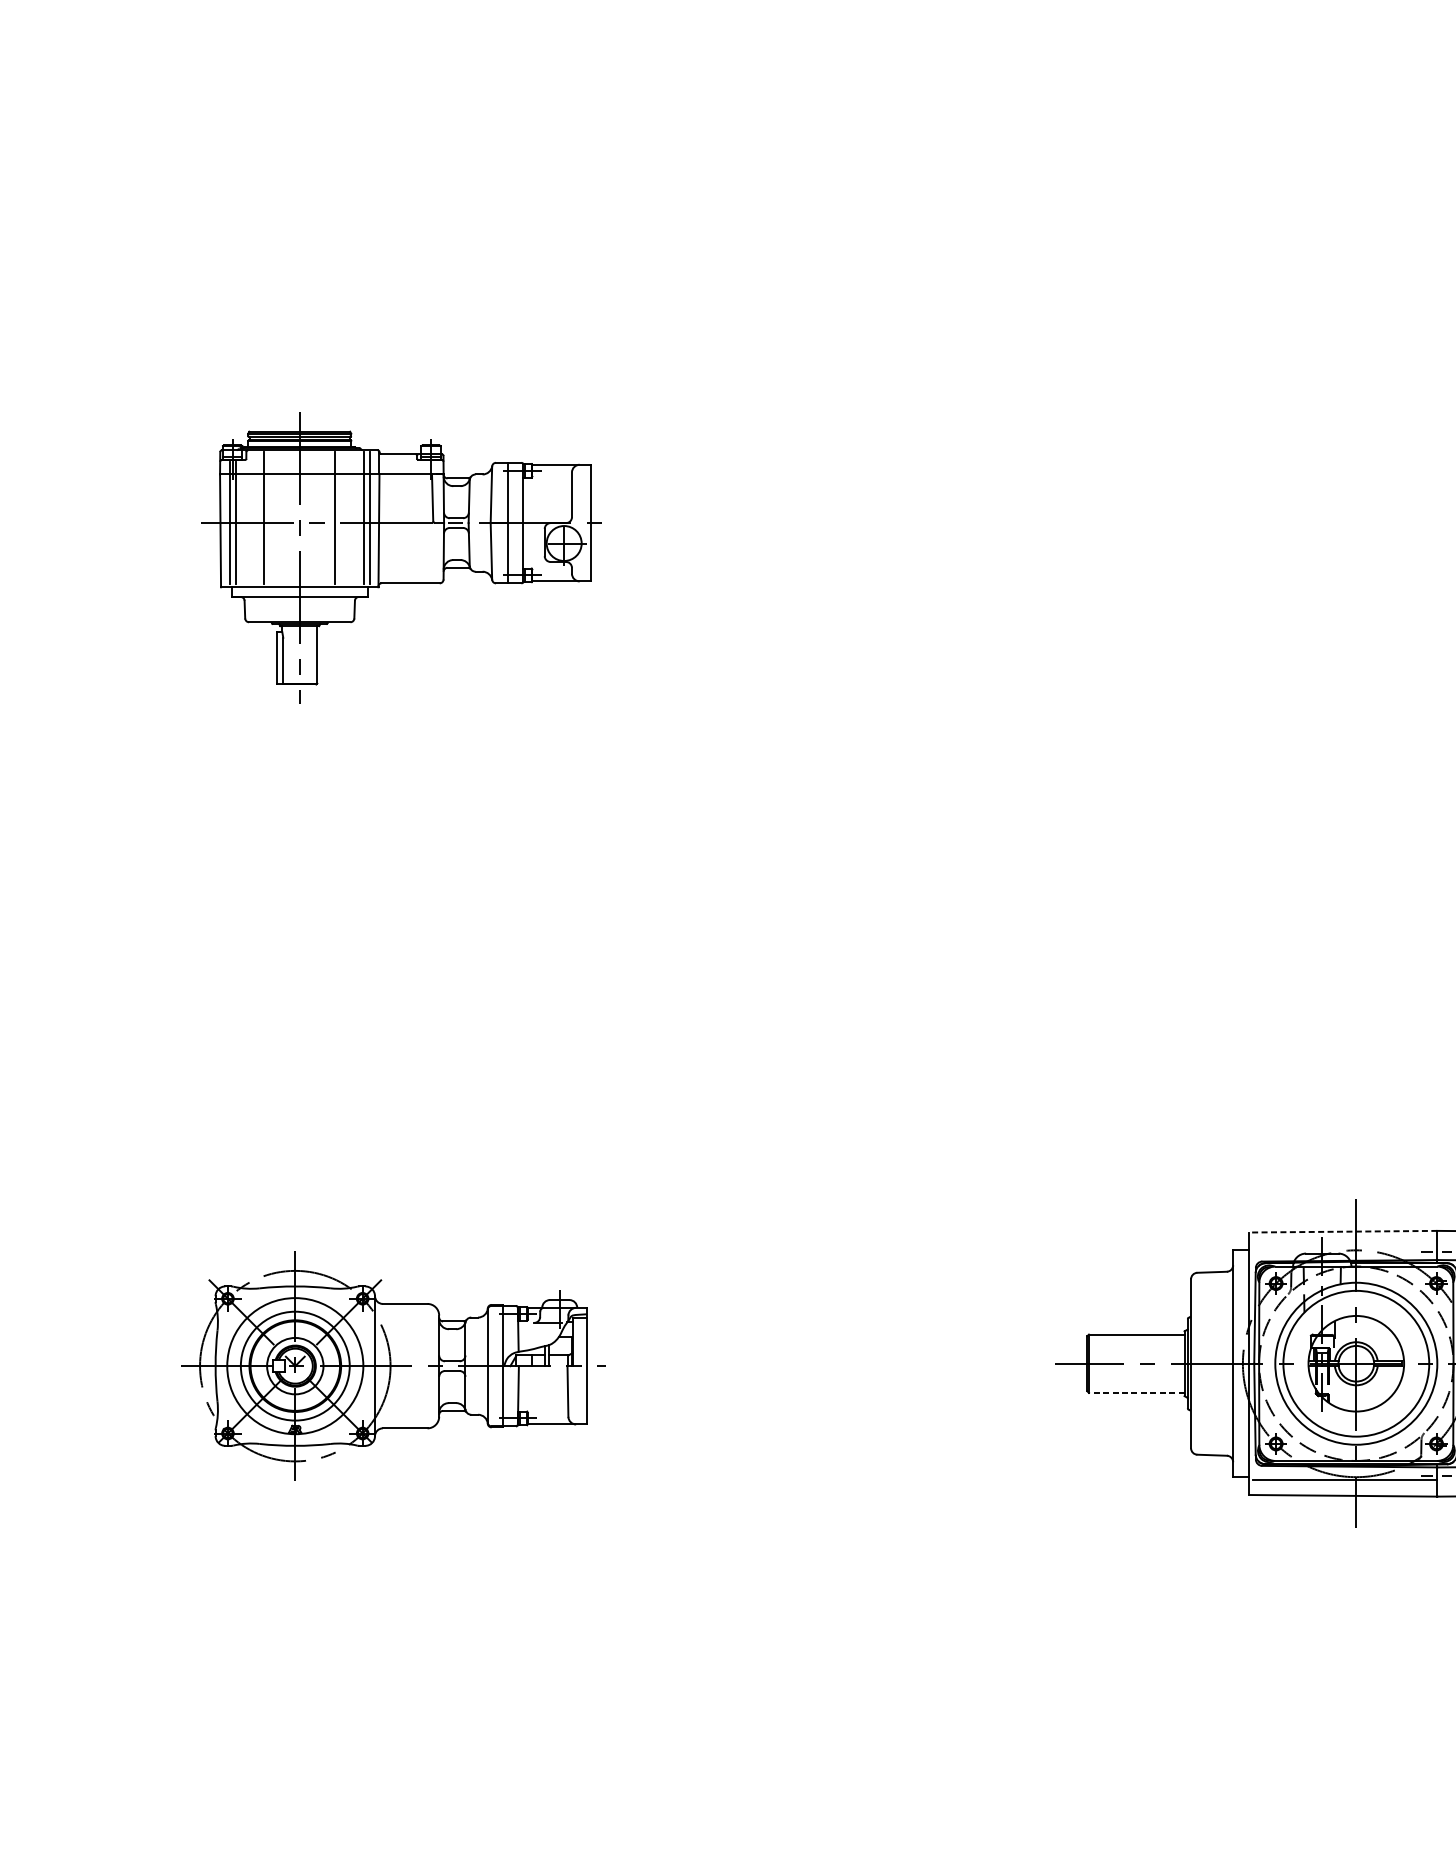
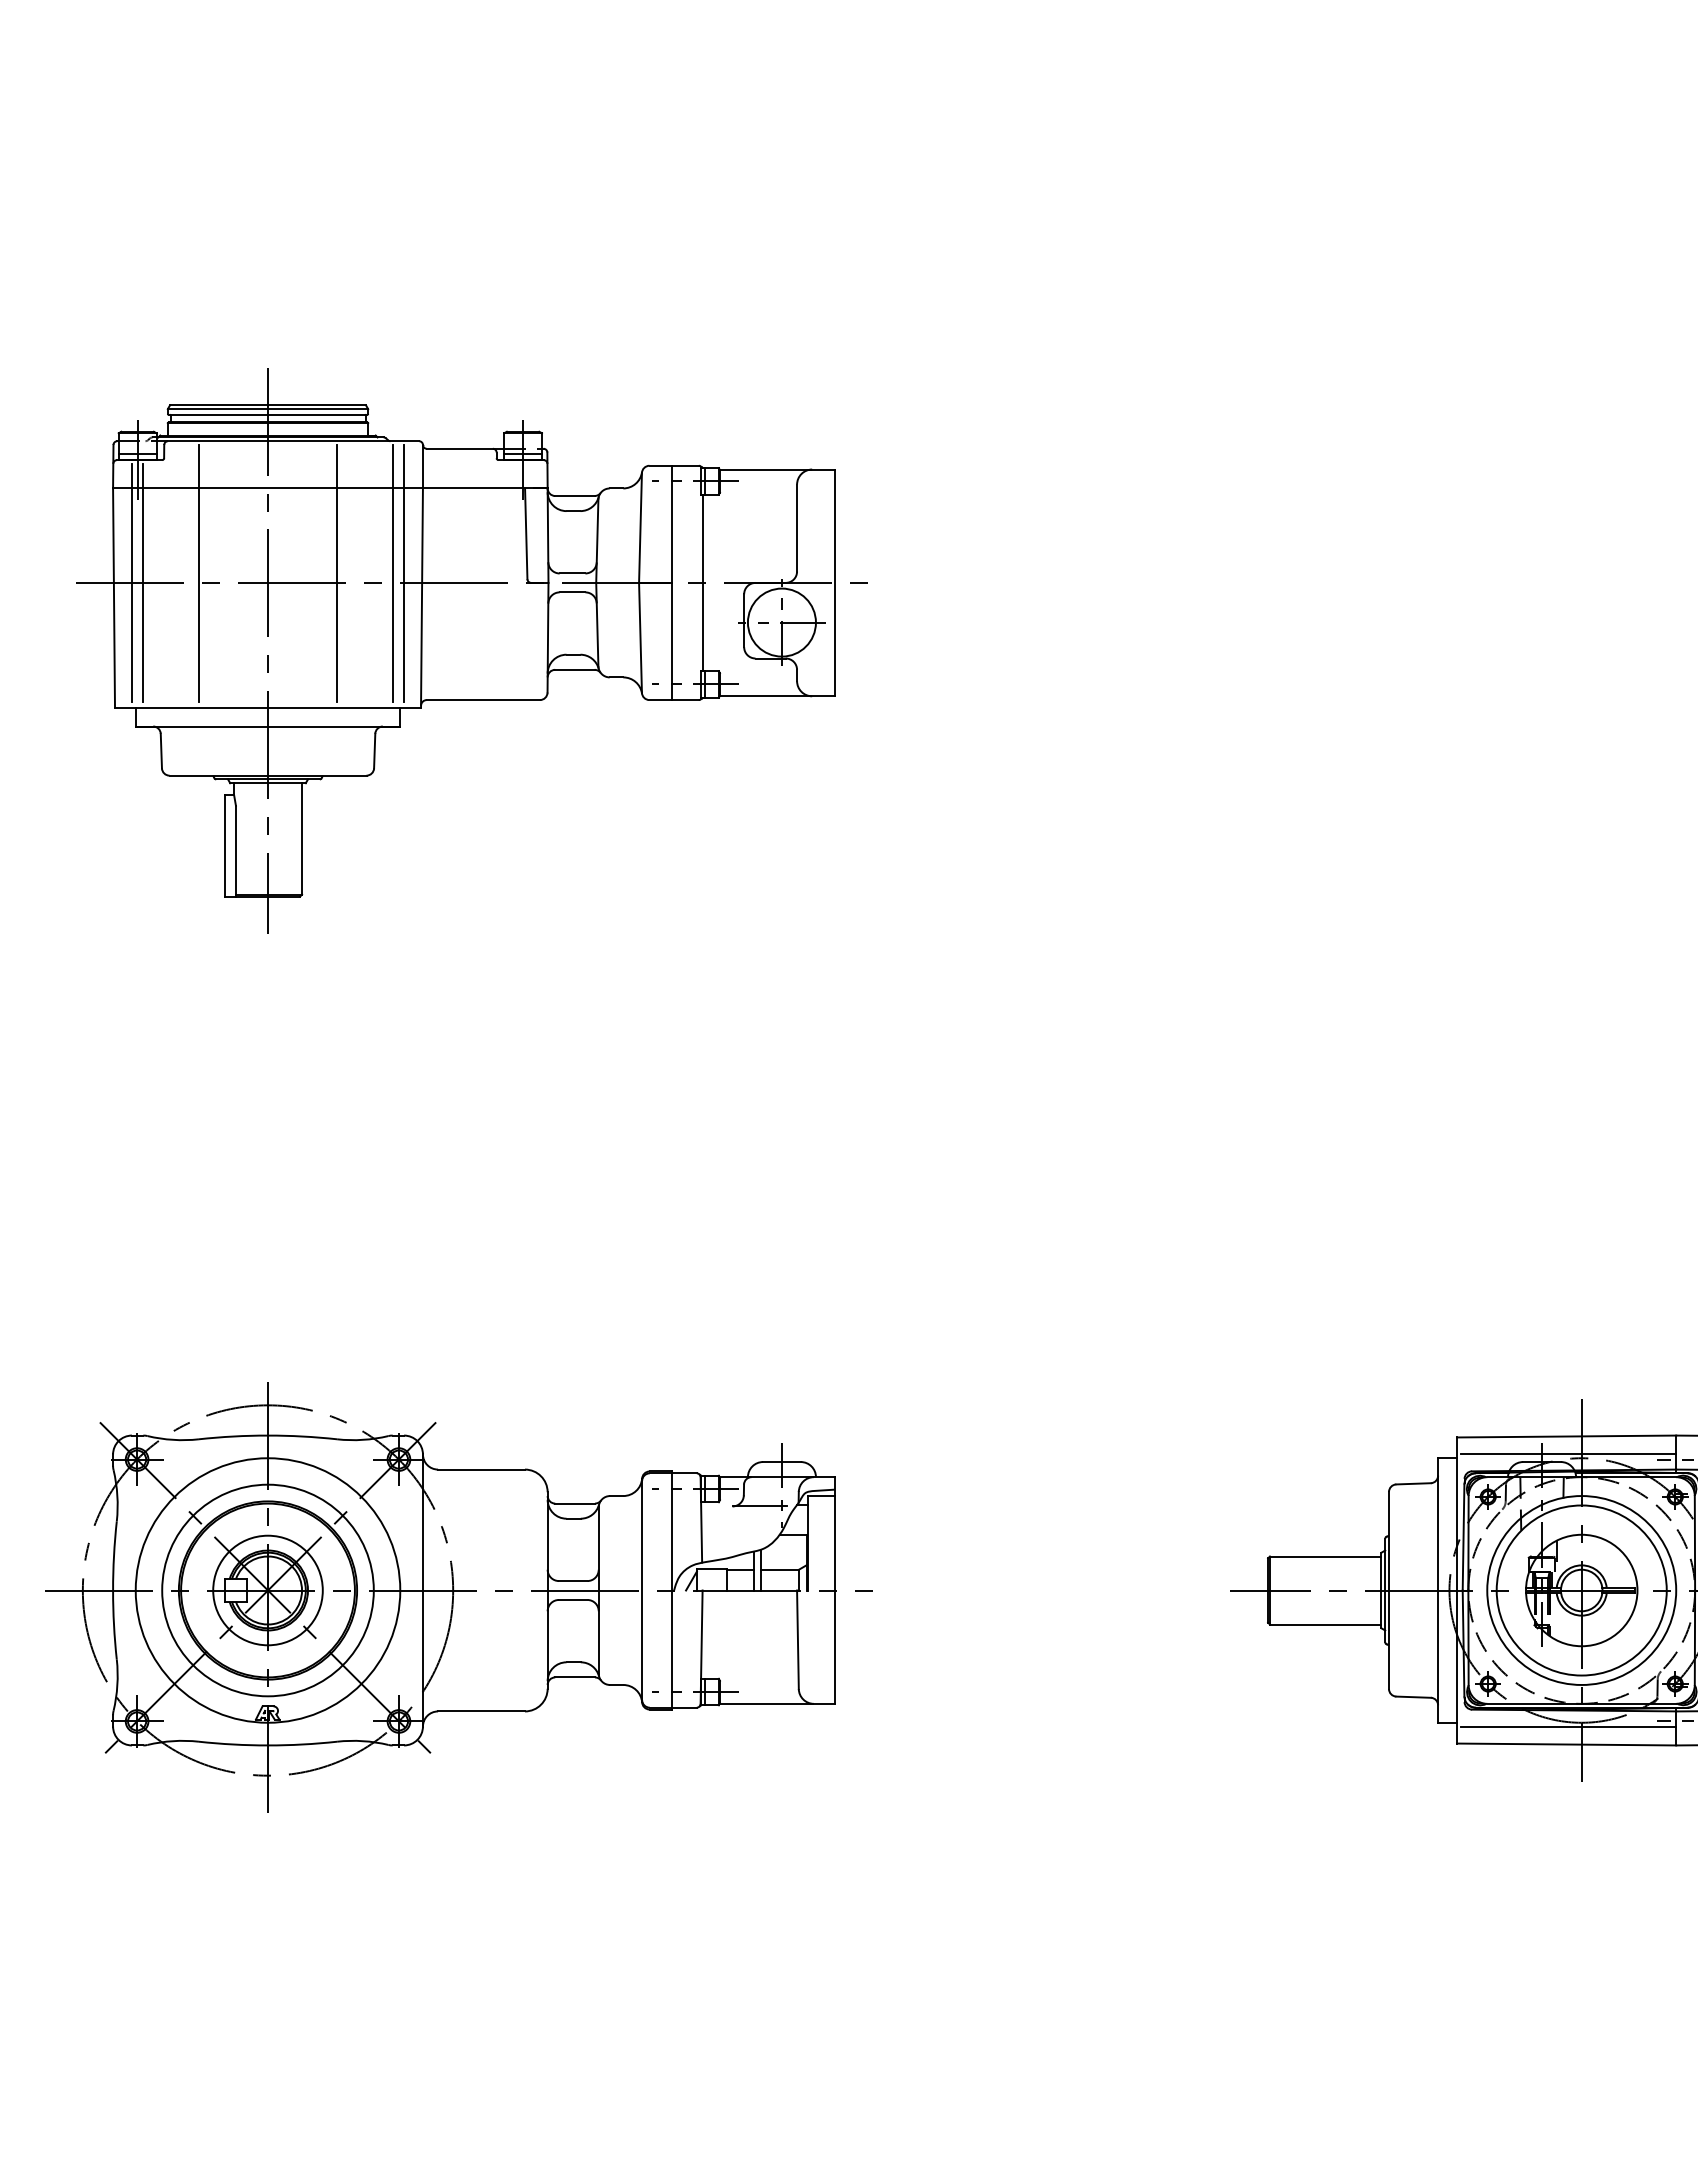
part: (404, 557) -> (471, 650), size x1.67
line: (1343, 1231) -> (1566, 1436), dashed -> solid
line: (1344, 1247) -> (1568, 1454), added
part: (393, 1369) -> (458, 1597), size x1.67
line: (1136, 1392) -> (1325, 1624), dashed -> solid

